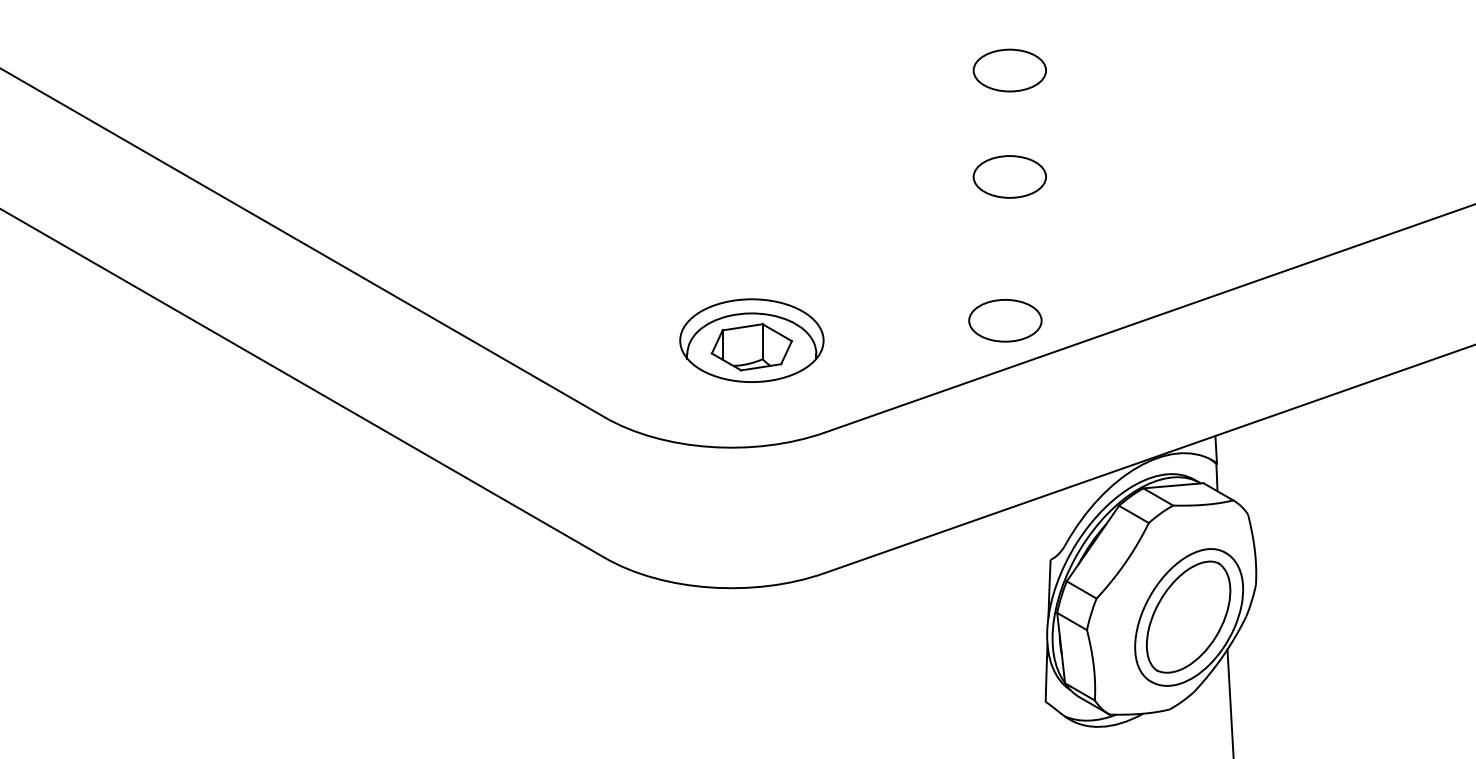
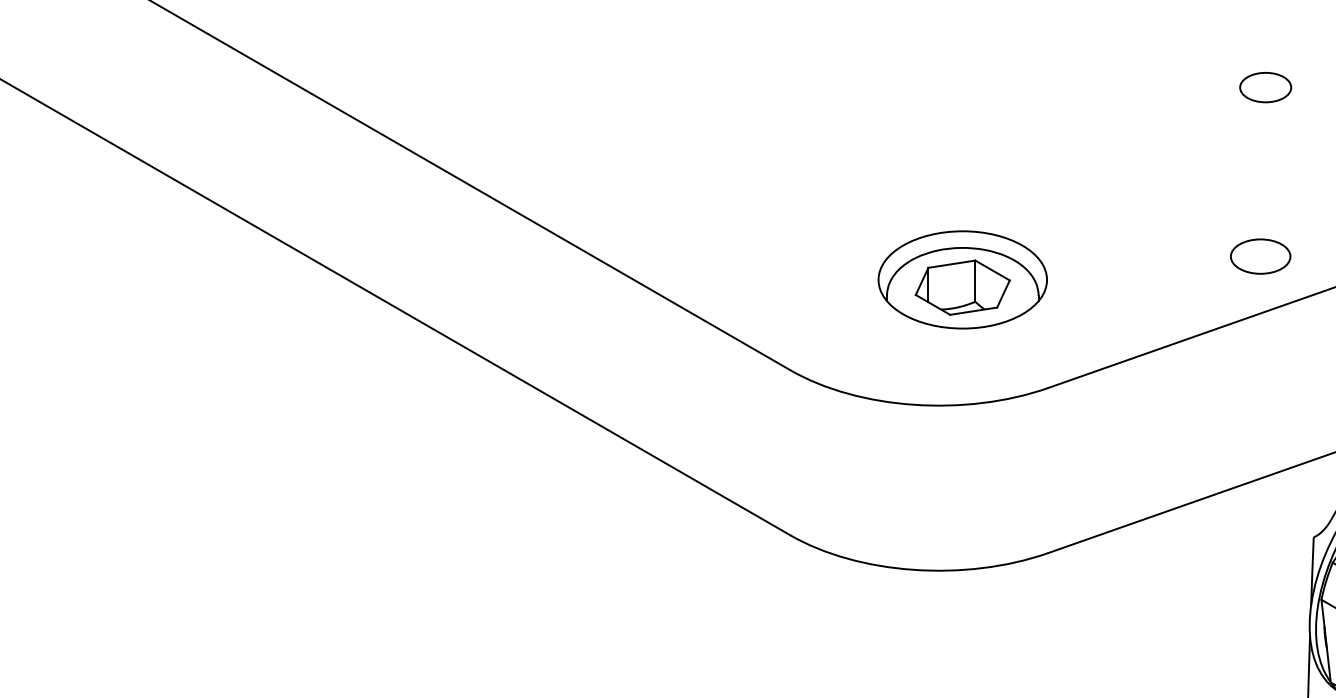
part: (1009, 176) -> (1265, 87), size x0.6
part: (1005, 320) -> (1260, 256), size x0.7

